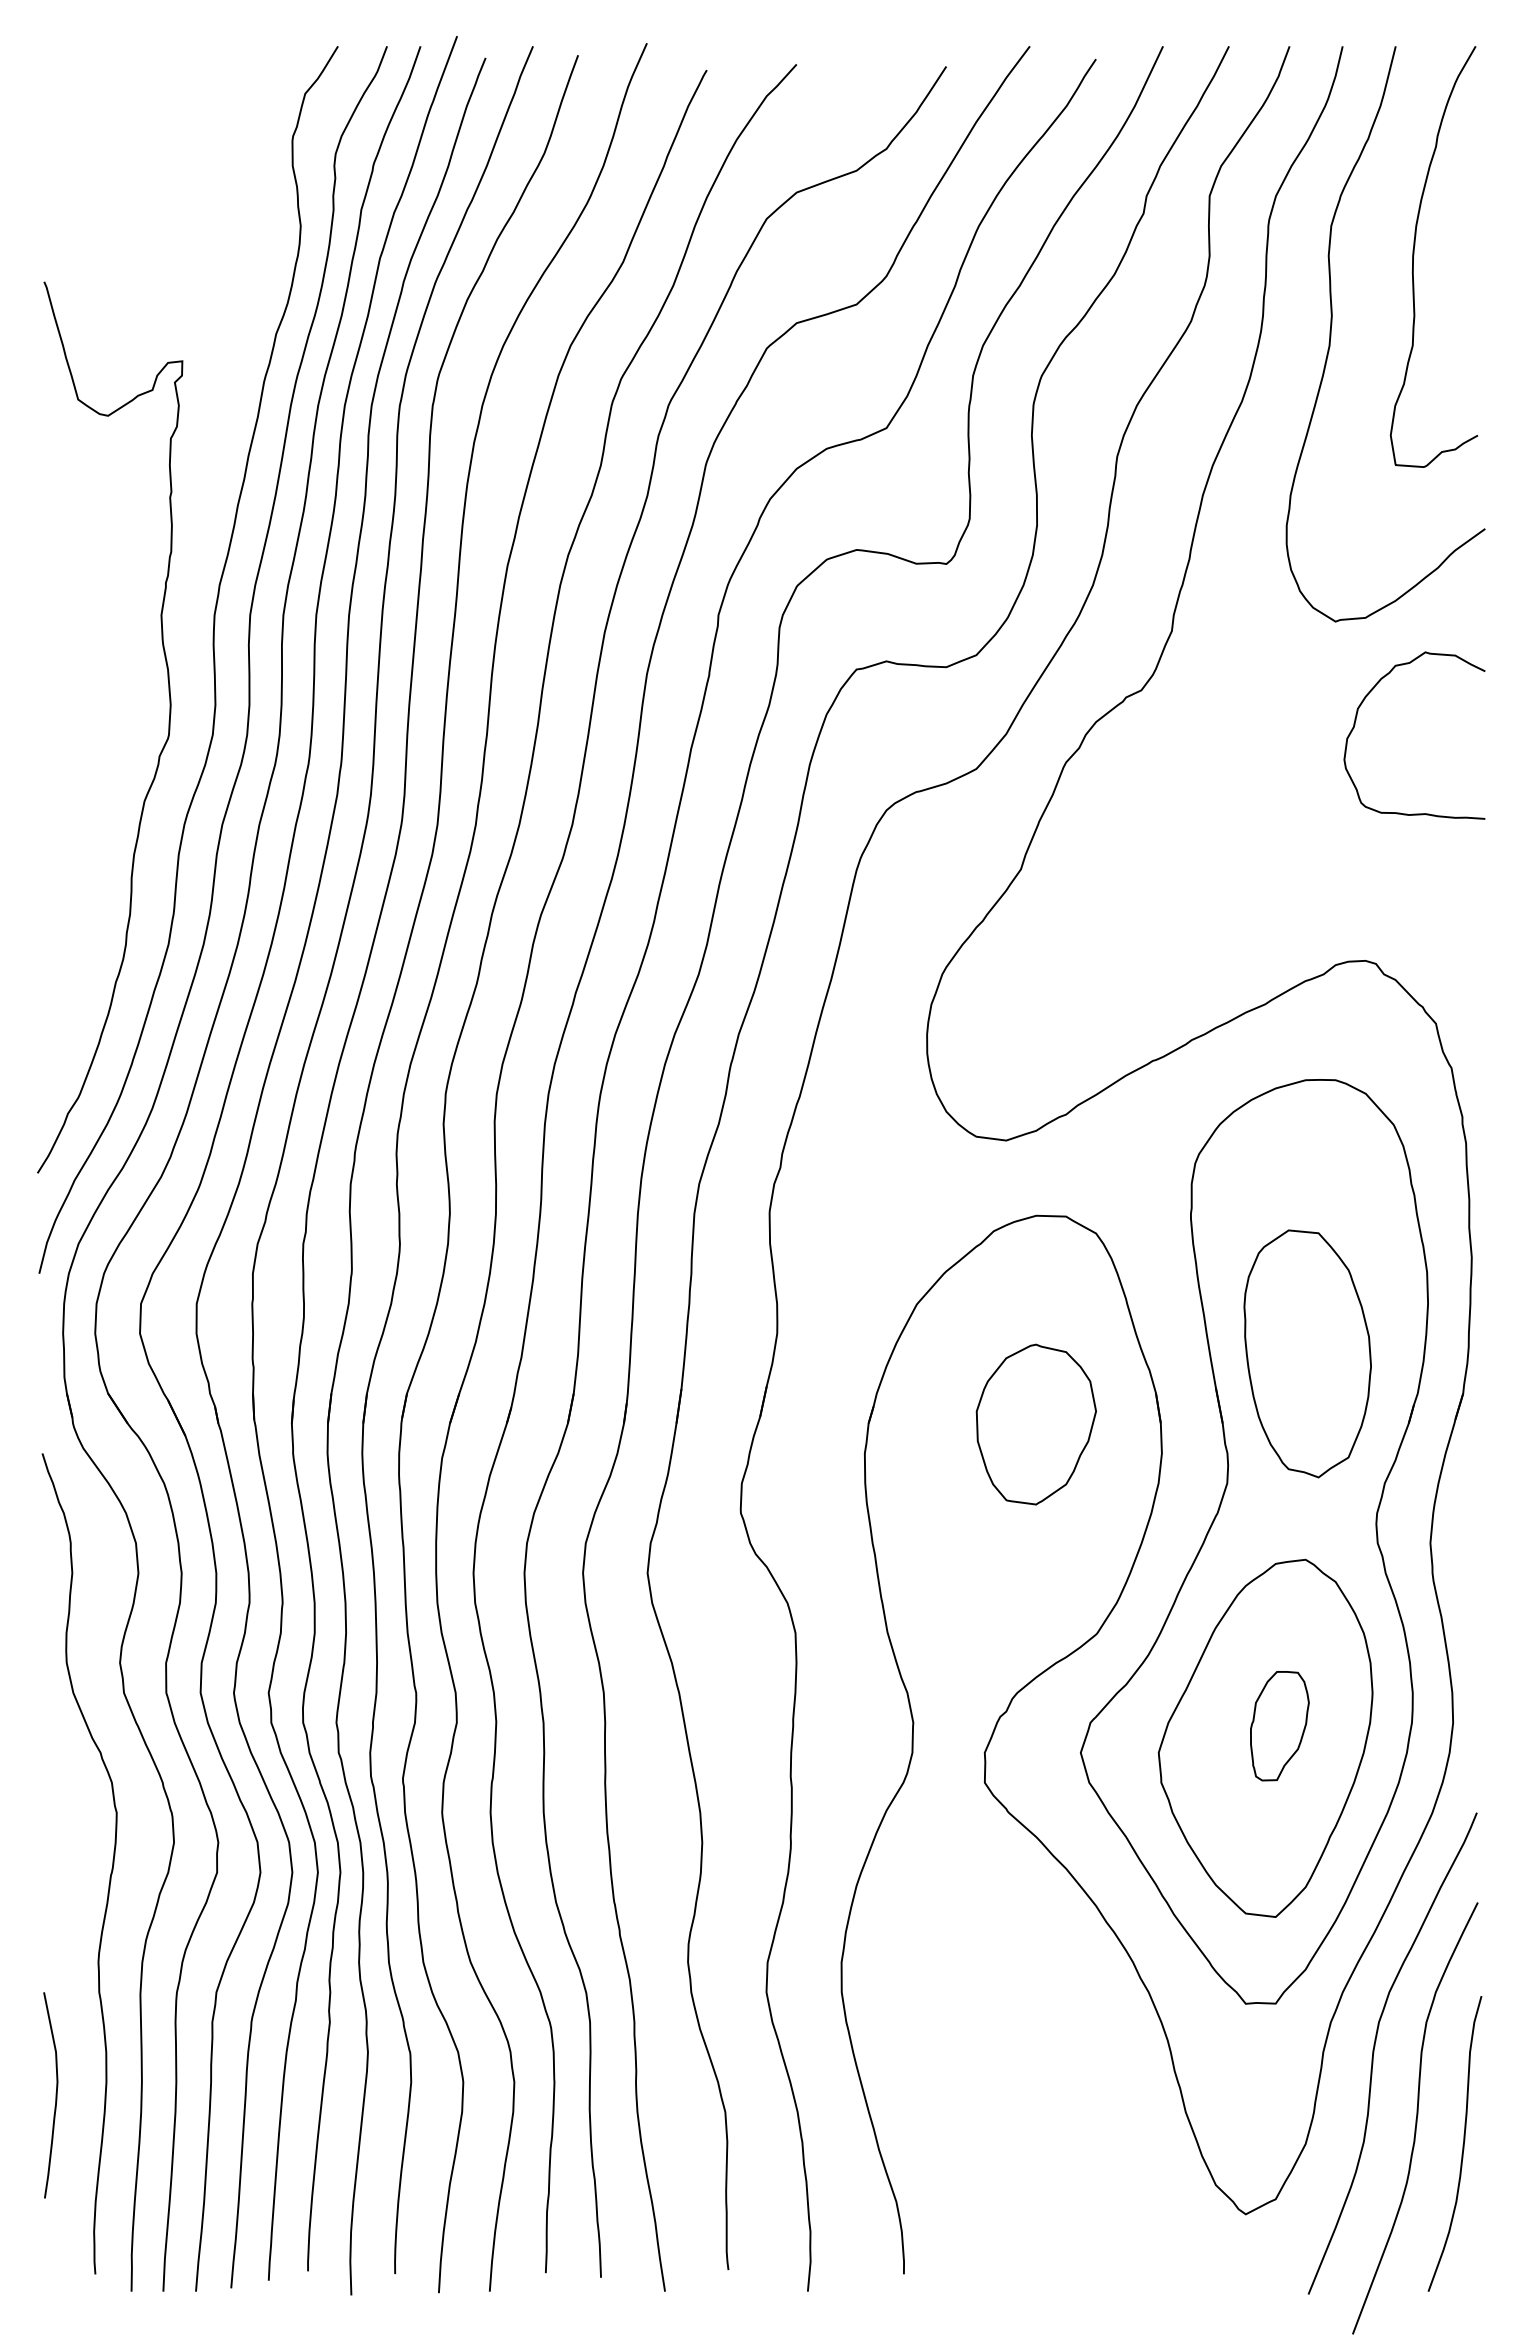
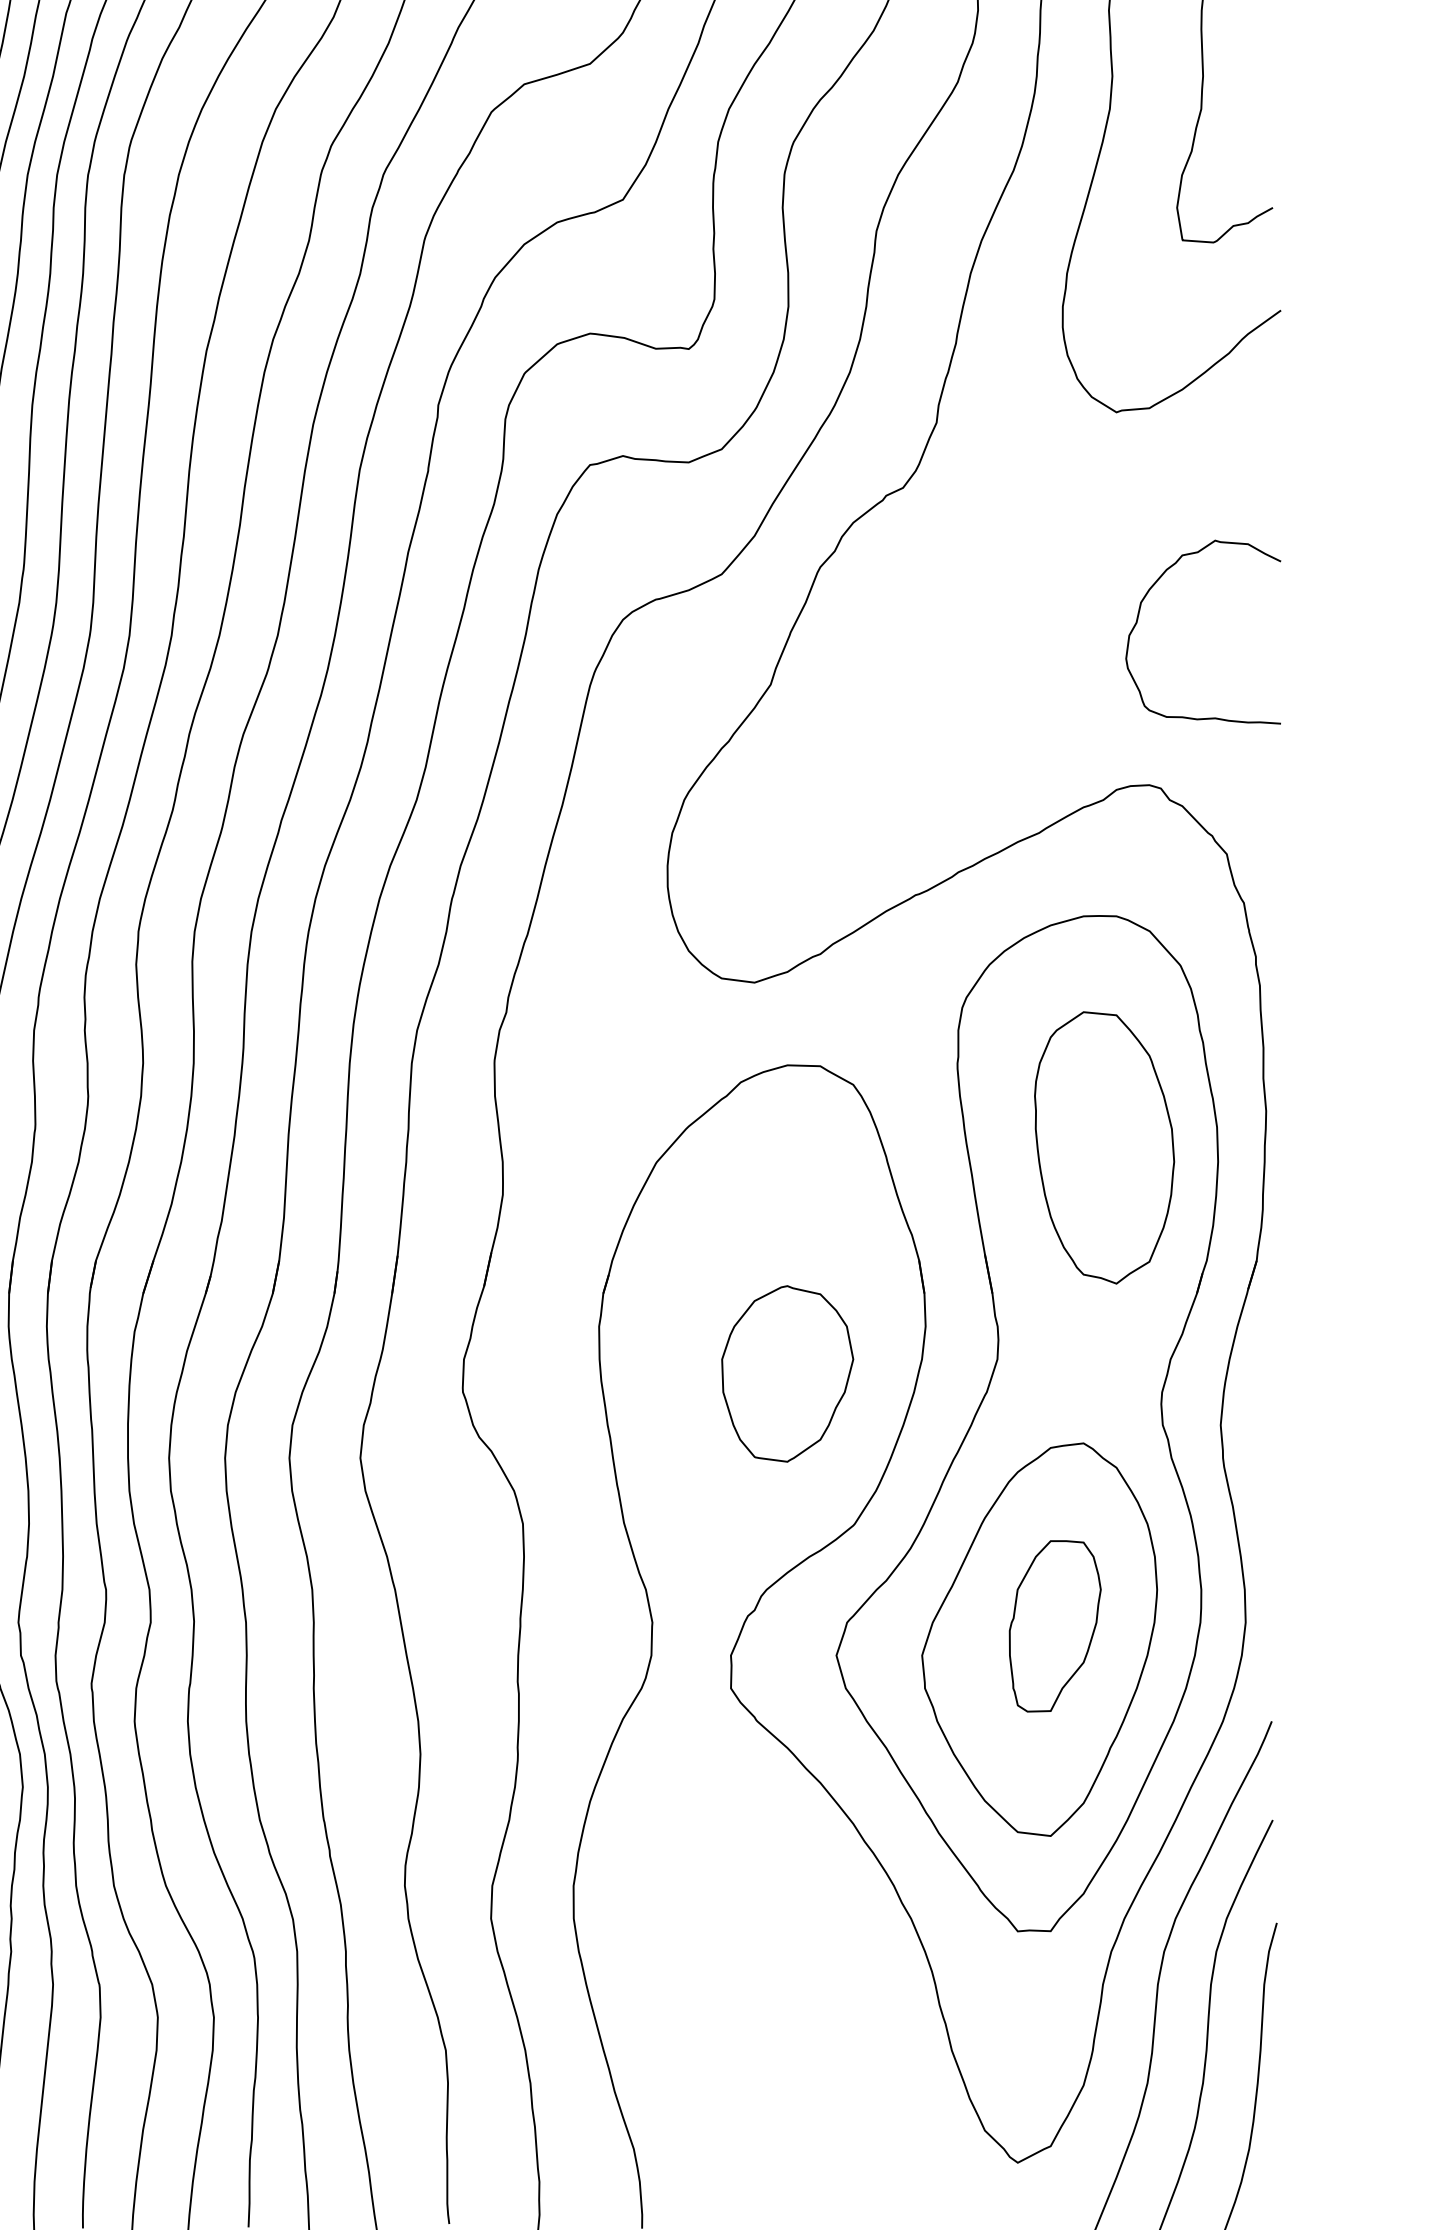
curve: (1355, 725) -> (1138, 621), moved
part: (1307, 1353) -> (1104, 1147), moved
part: (1035, 1424) -> (786, 1373), moved
part: (1279, 1725) -> (1054, 1625), size x1.43

